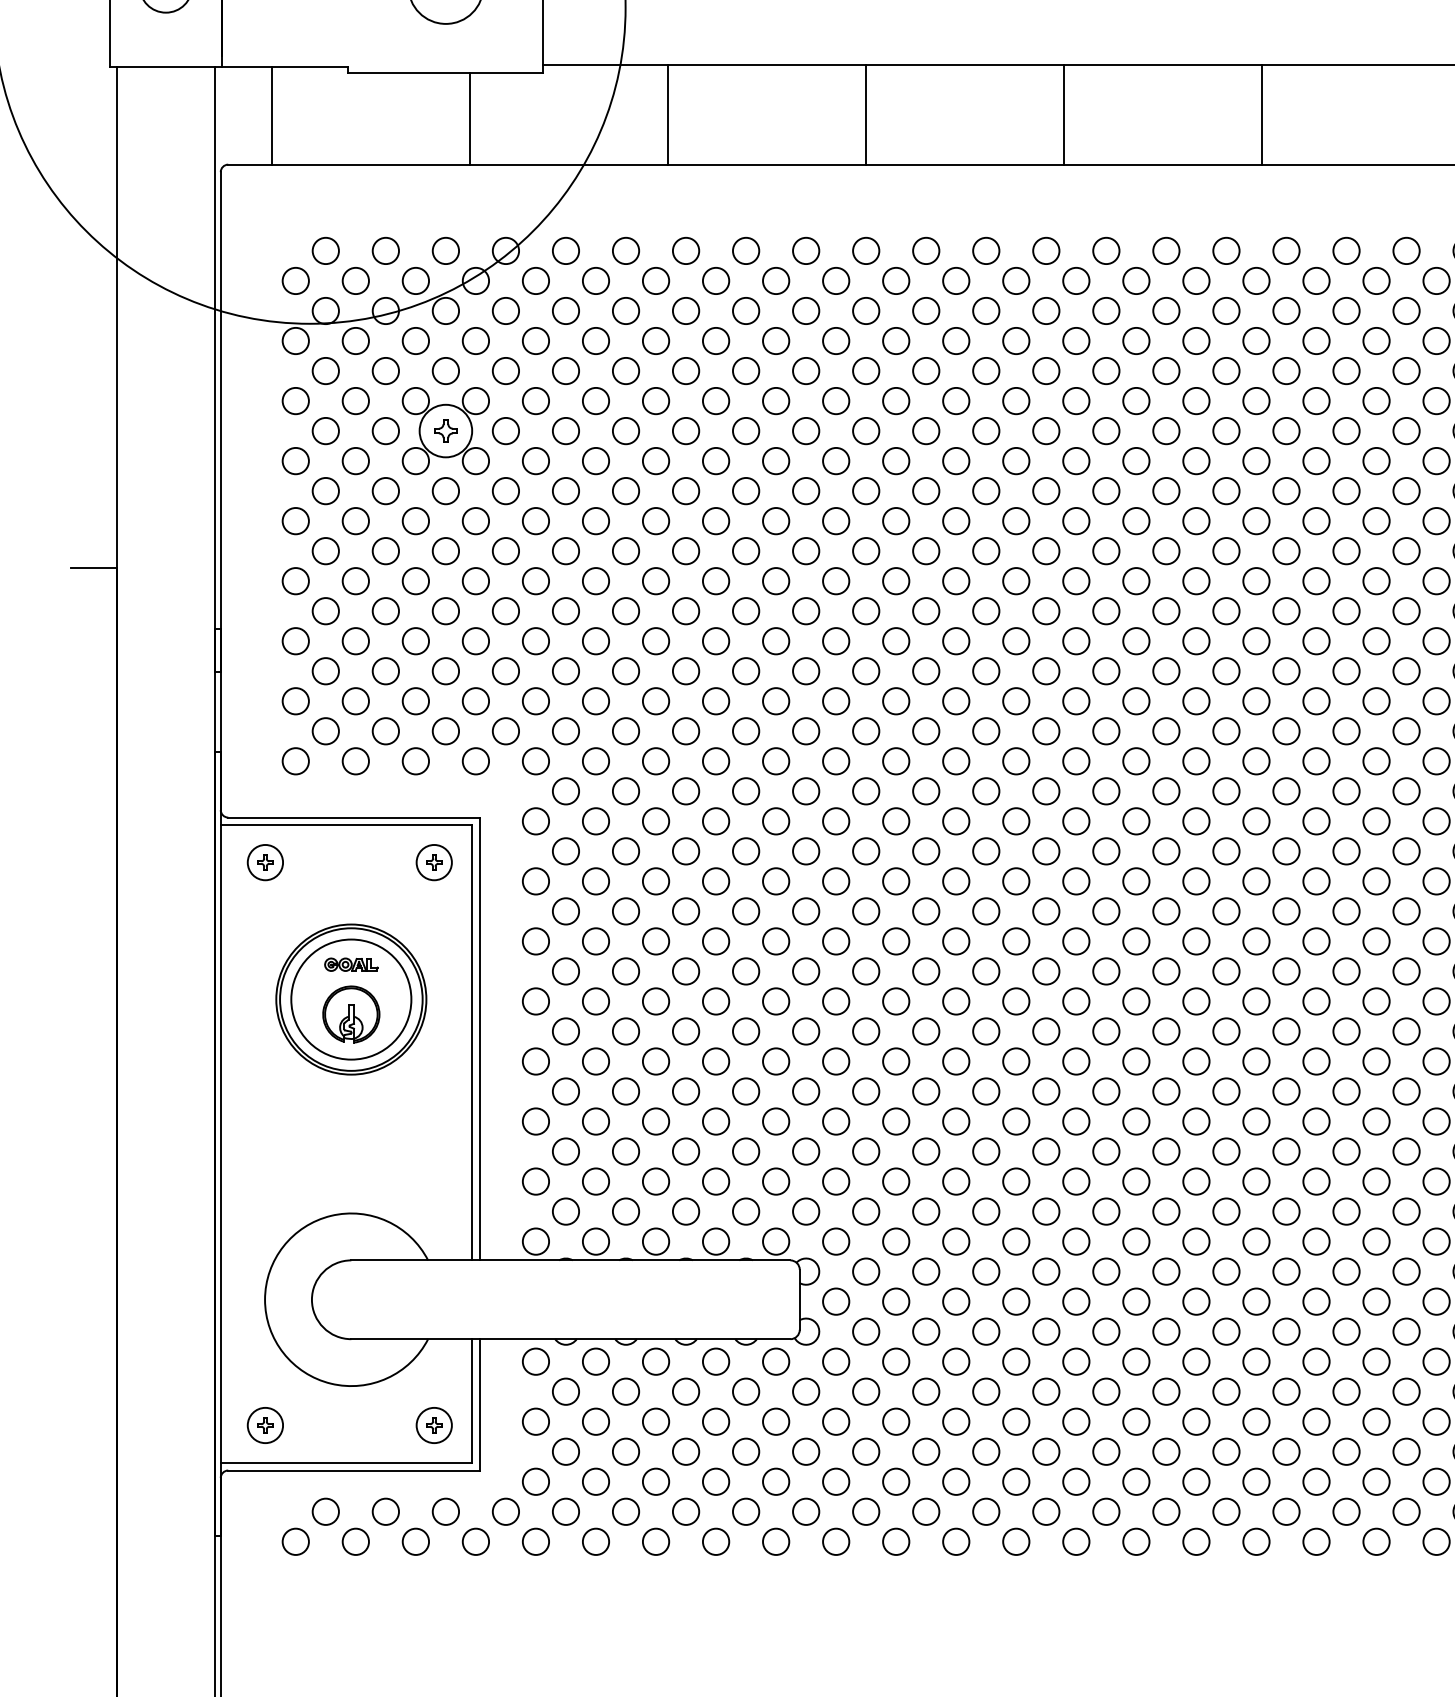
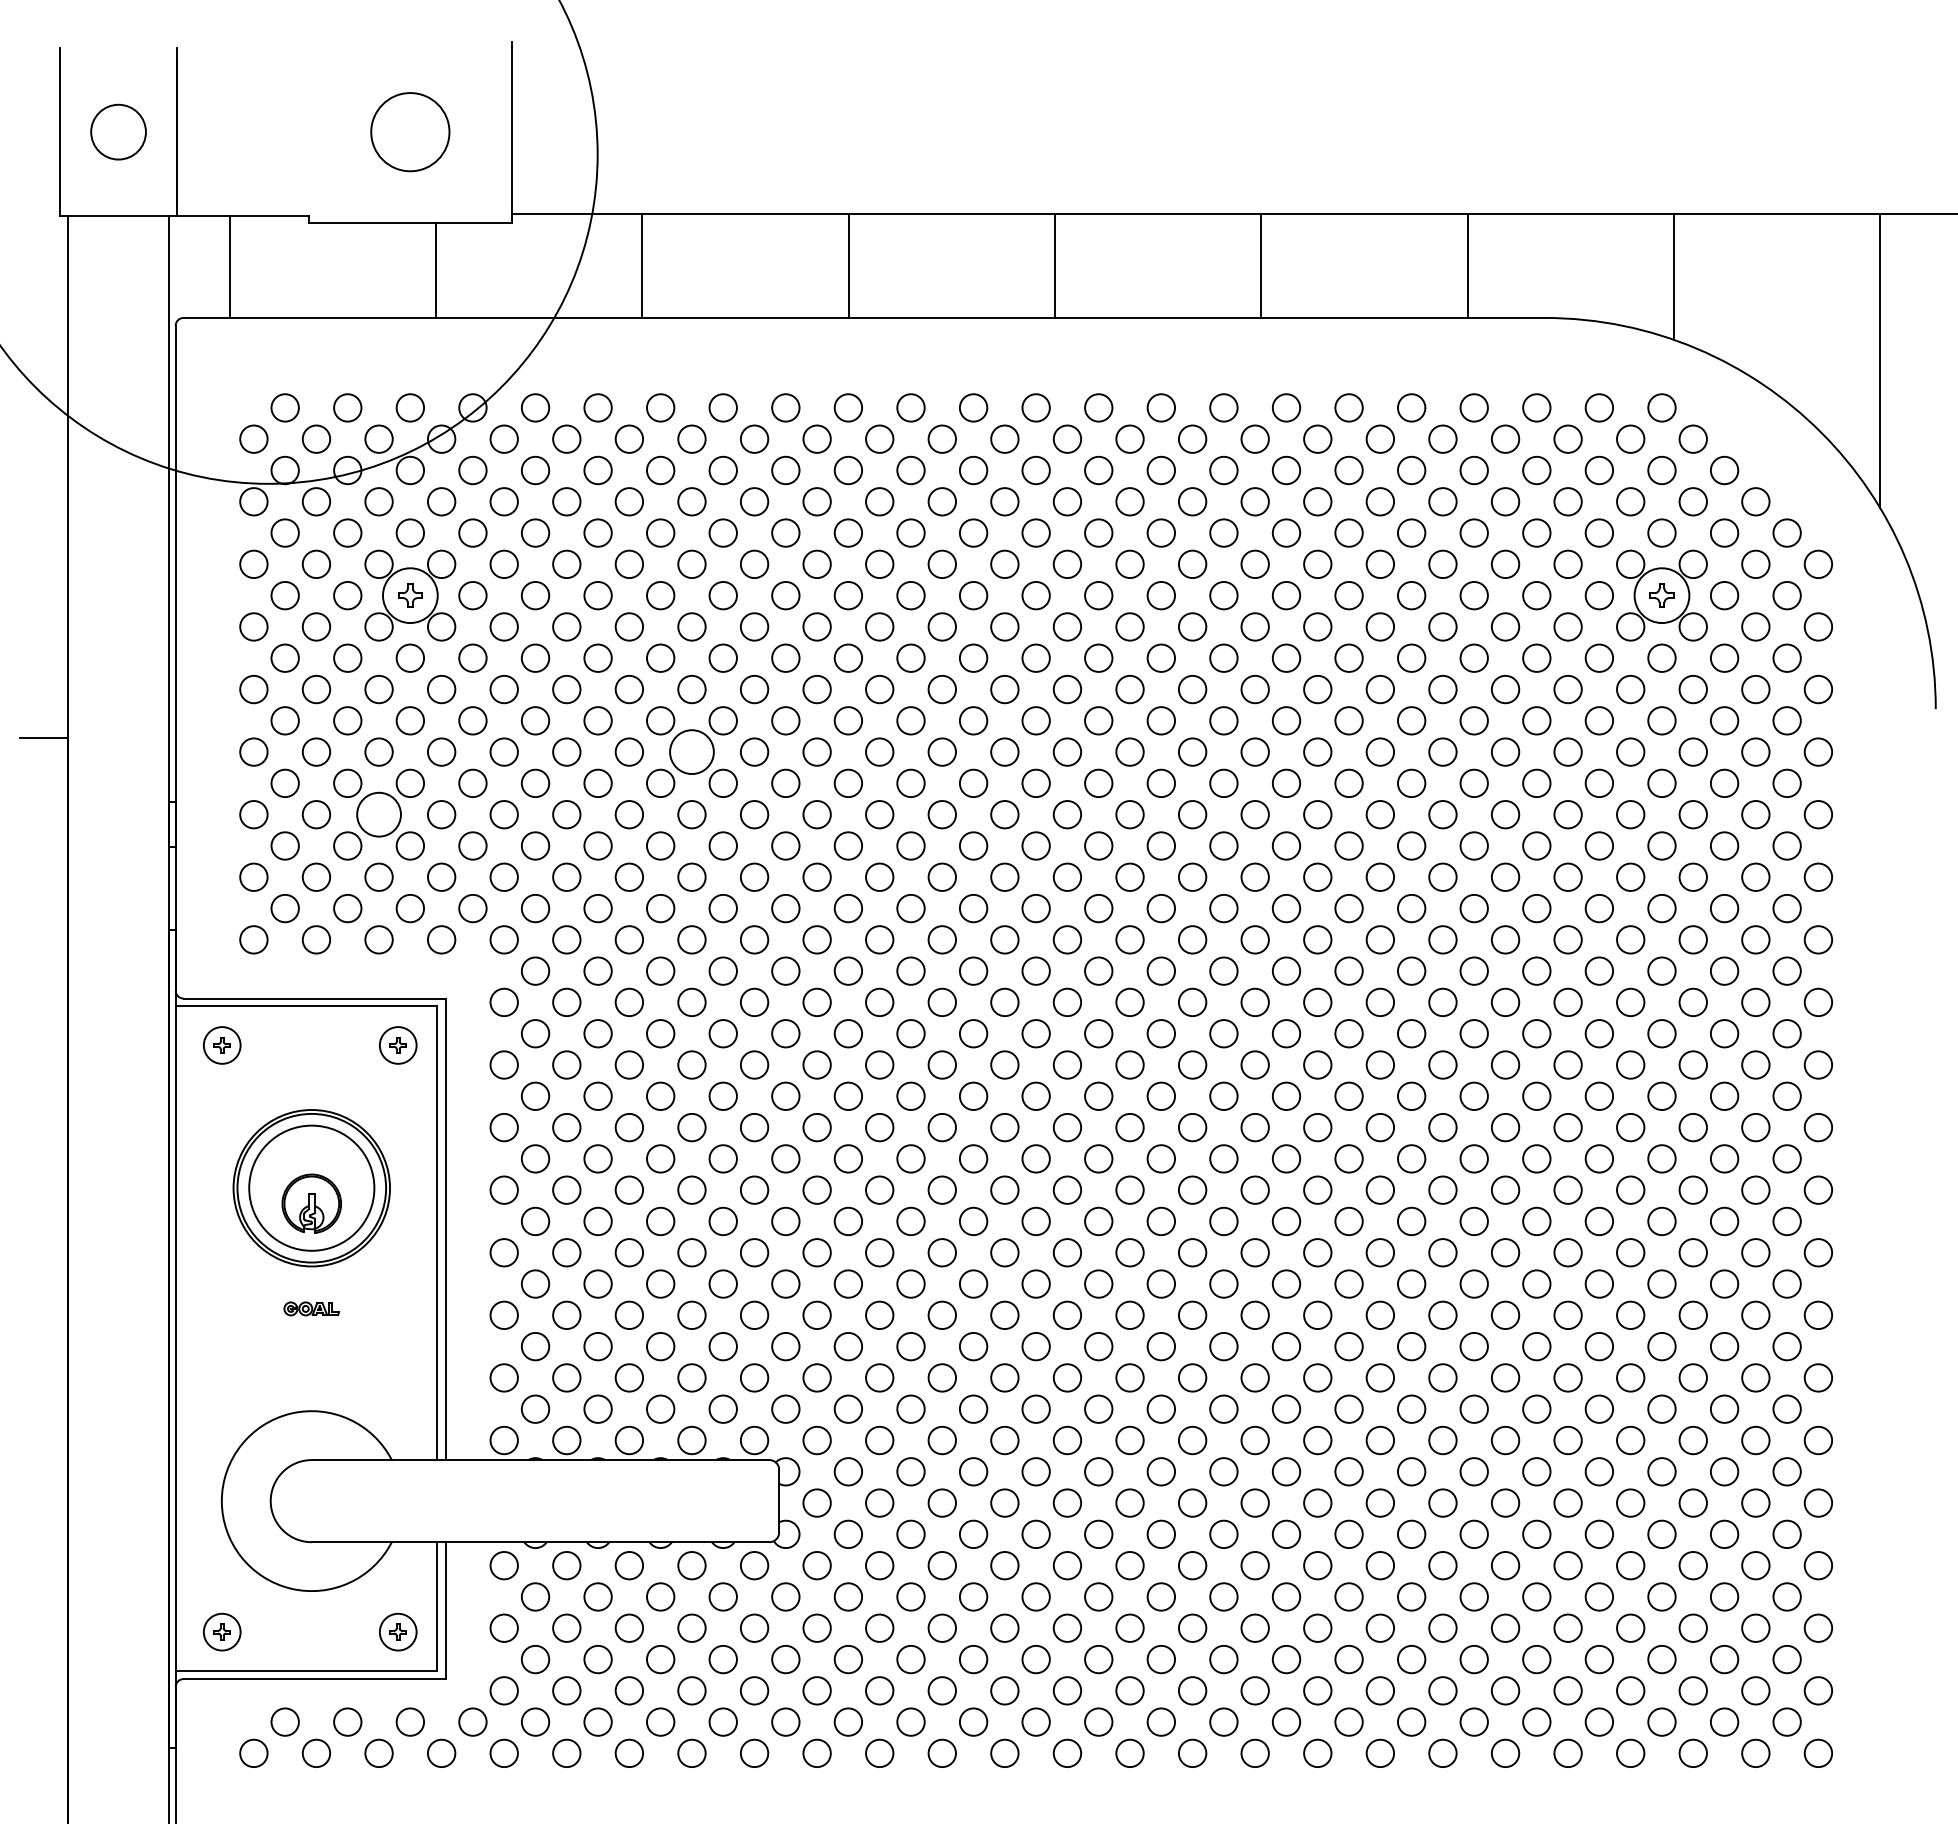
circle: (715, 580) -> (691, 751), size x1.6
circle: (415, 641) -> (378, 814), size x1.6
part: (351, 964) -> (311, 1308), moved

